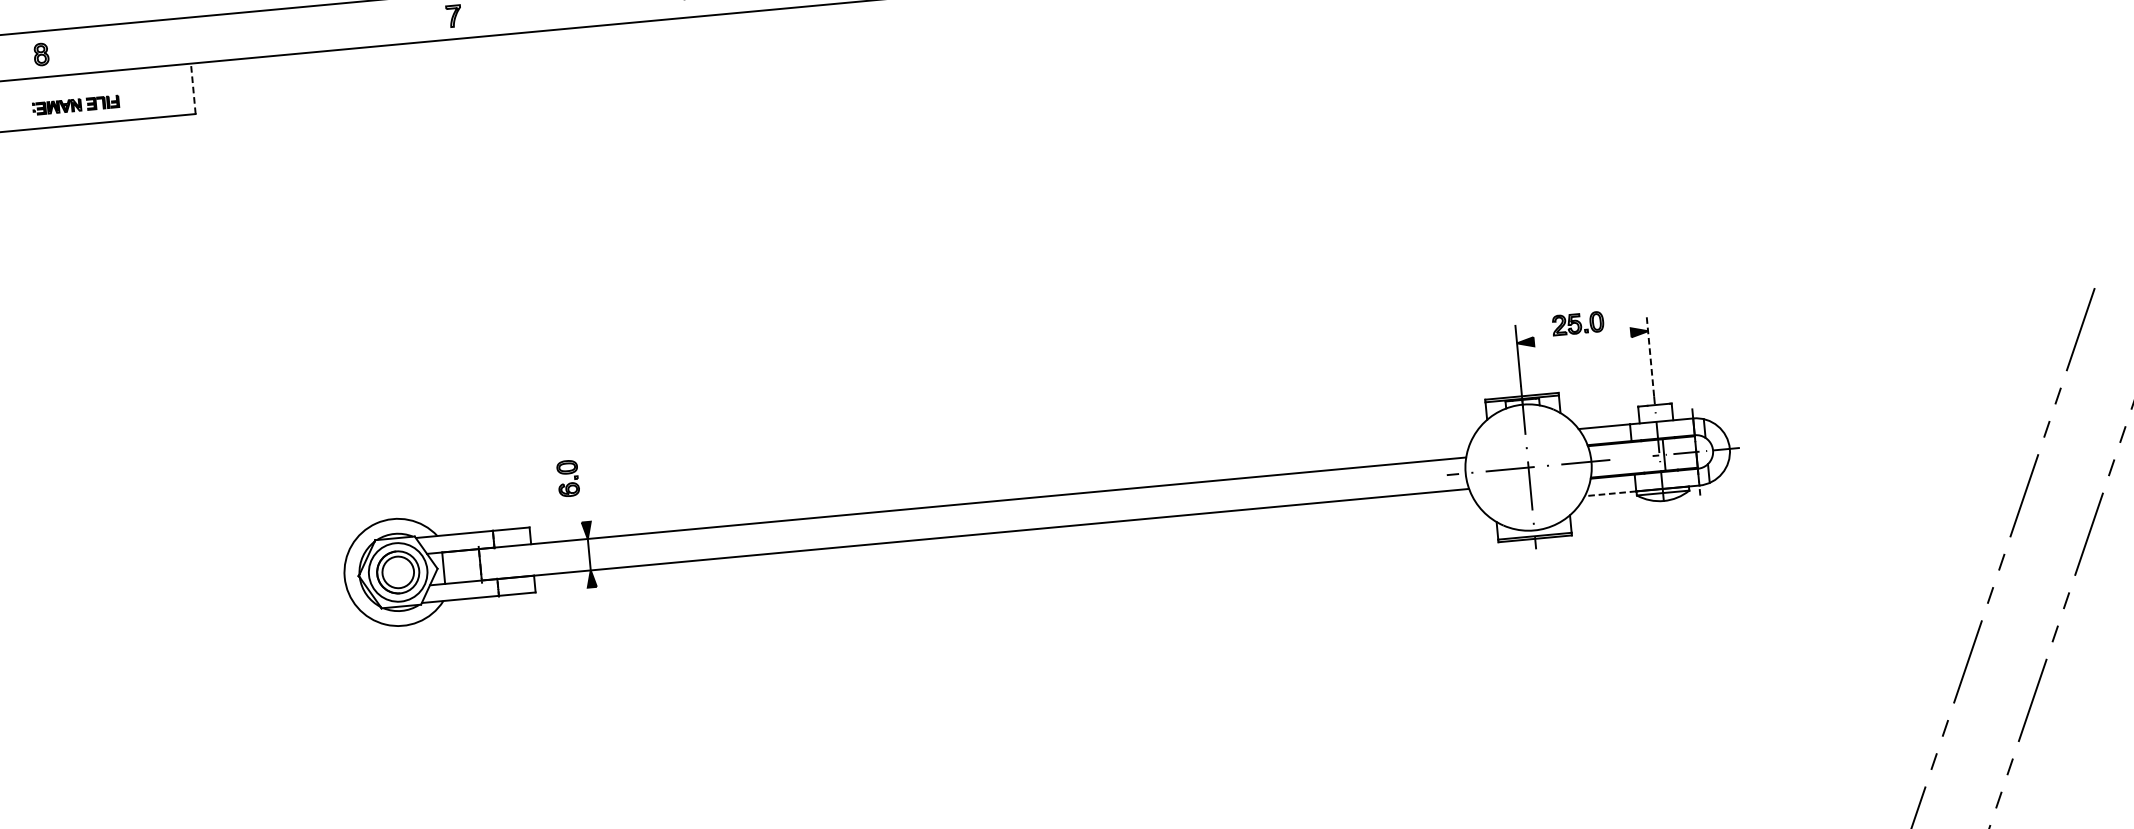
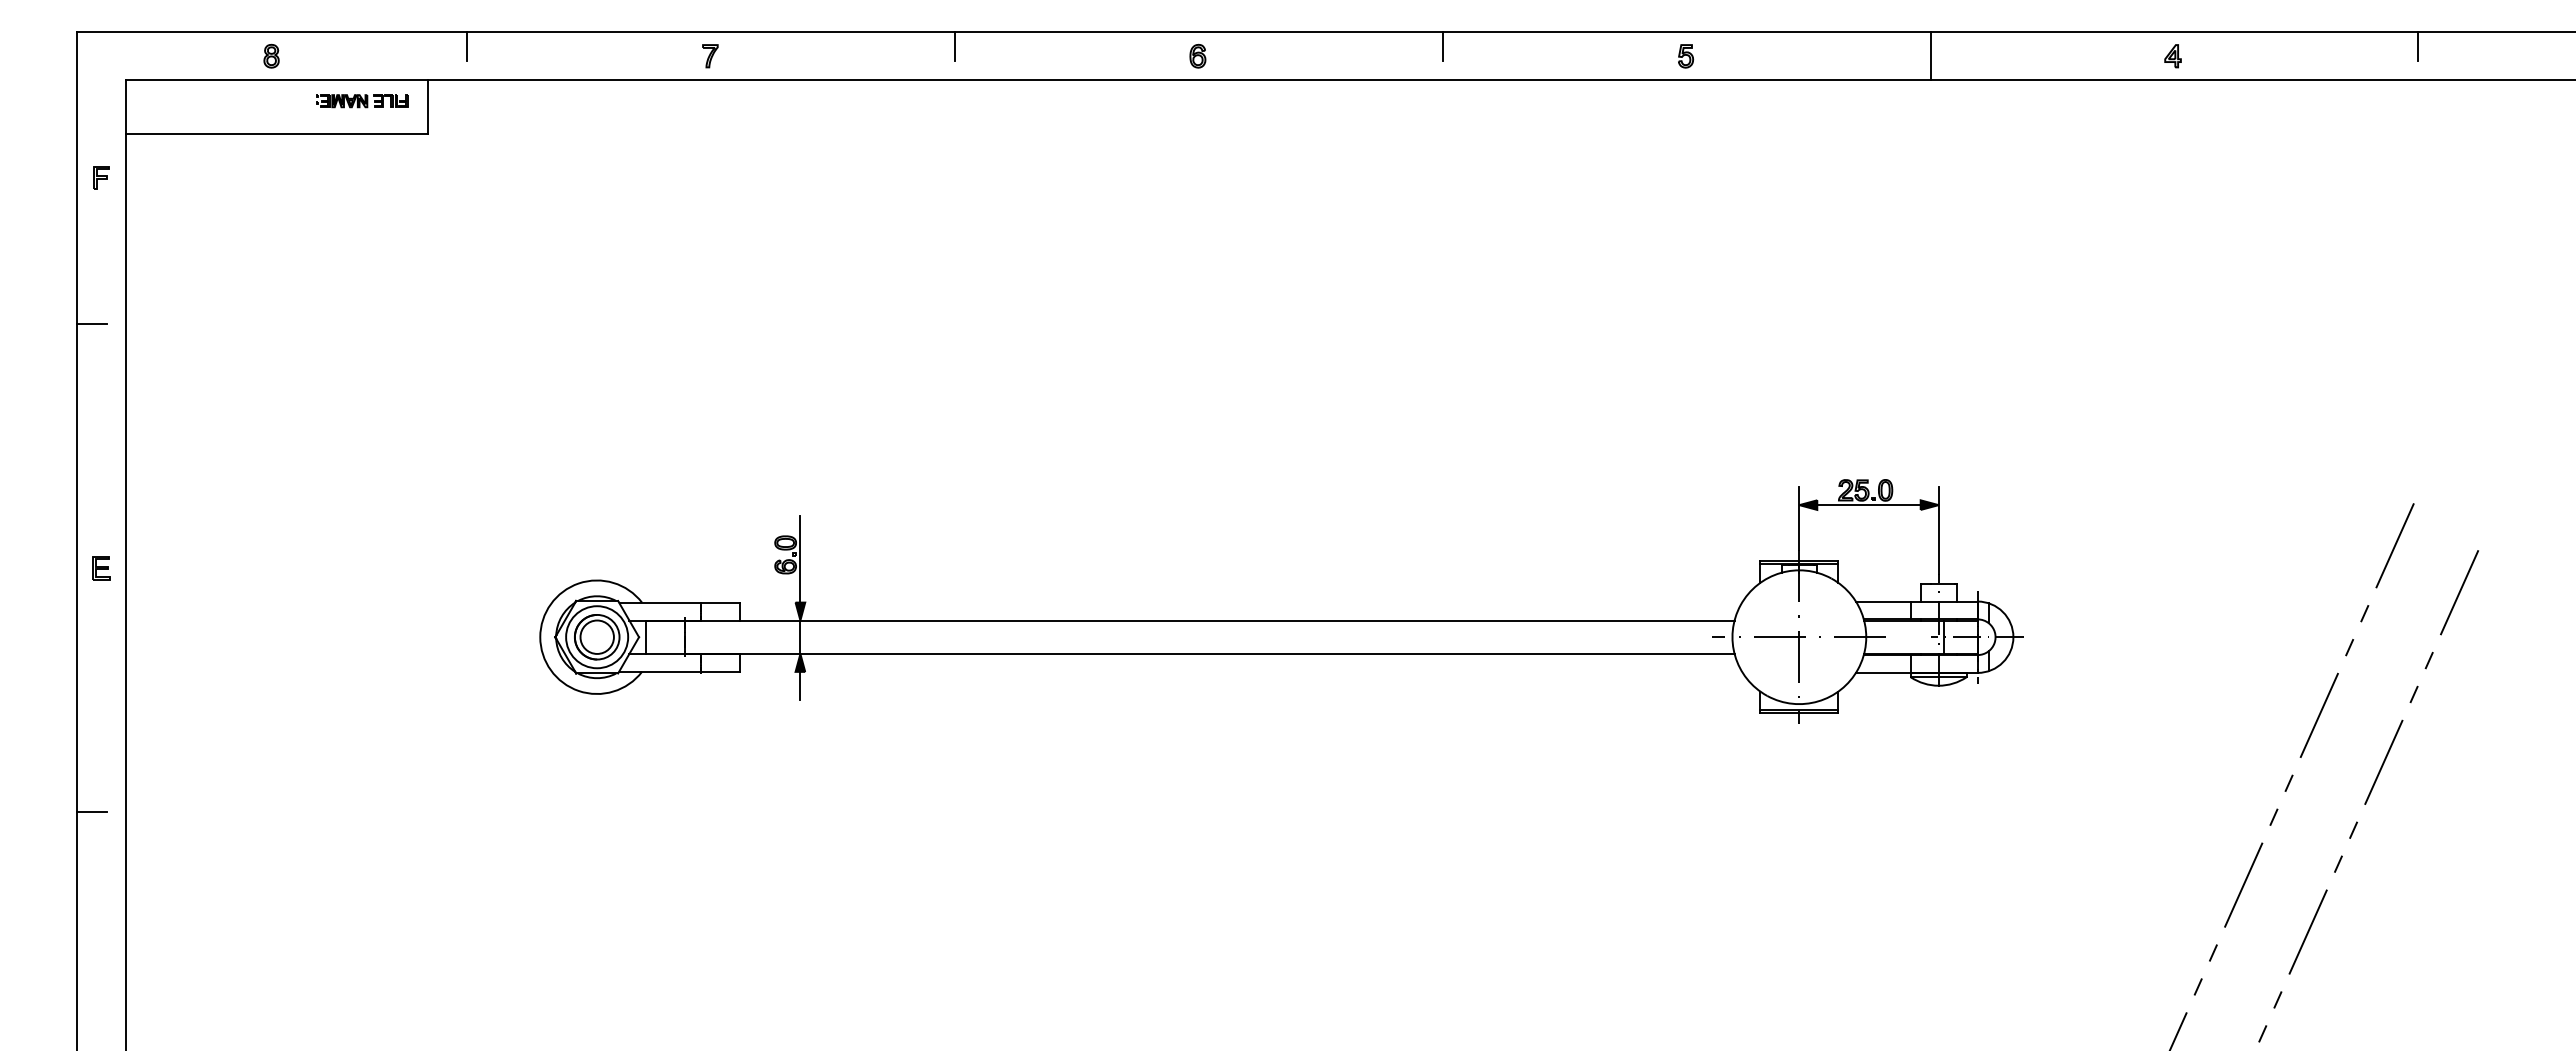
line: (224, 27) -> (467, 45), added
line: (193, 89) -> (428, 107), dashed -> solid
part: (76, 105) -> (362, 101), moved
line: (1582, 337) -> (1868, 505), added
line: (1650, 355) -> (1938, 530), dashed -> solid
line: (582, 481) -> (800, 559), added
line: (1609, 493) -> (1882, 672), dashed -> solid
line: (593, 600) -> (800, 685), added

